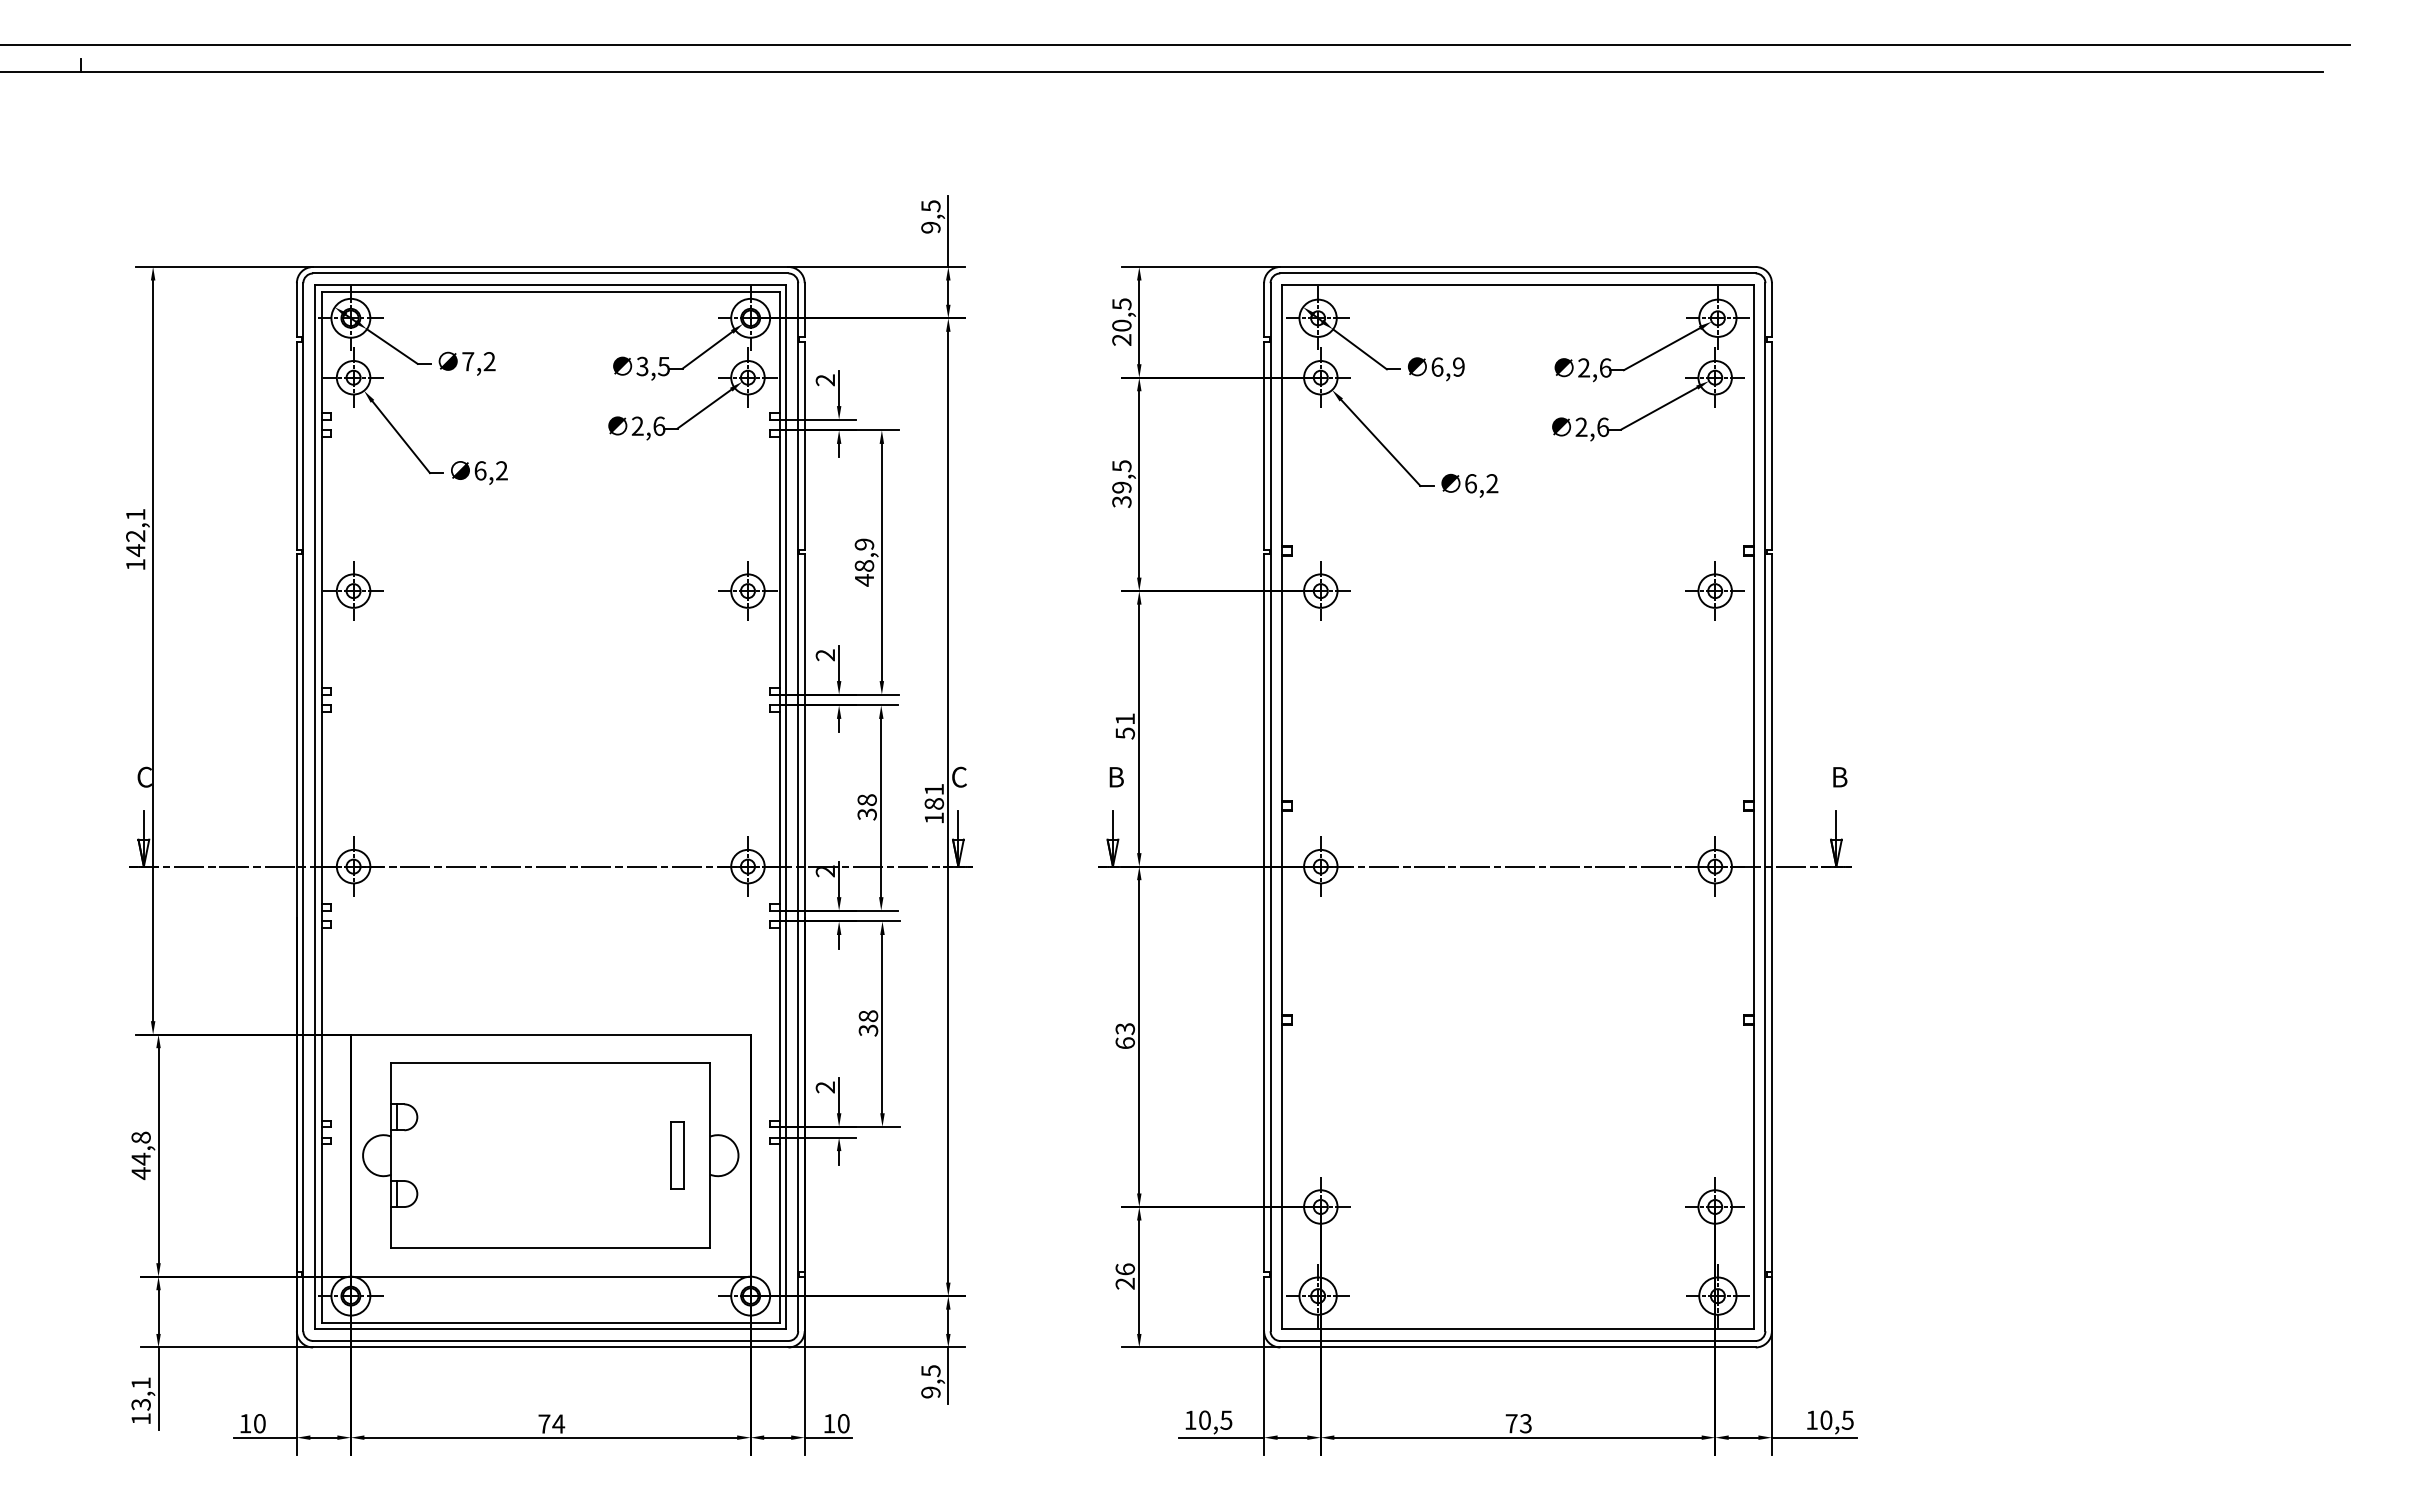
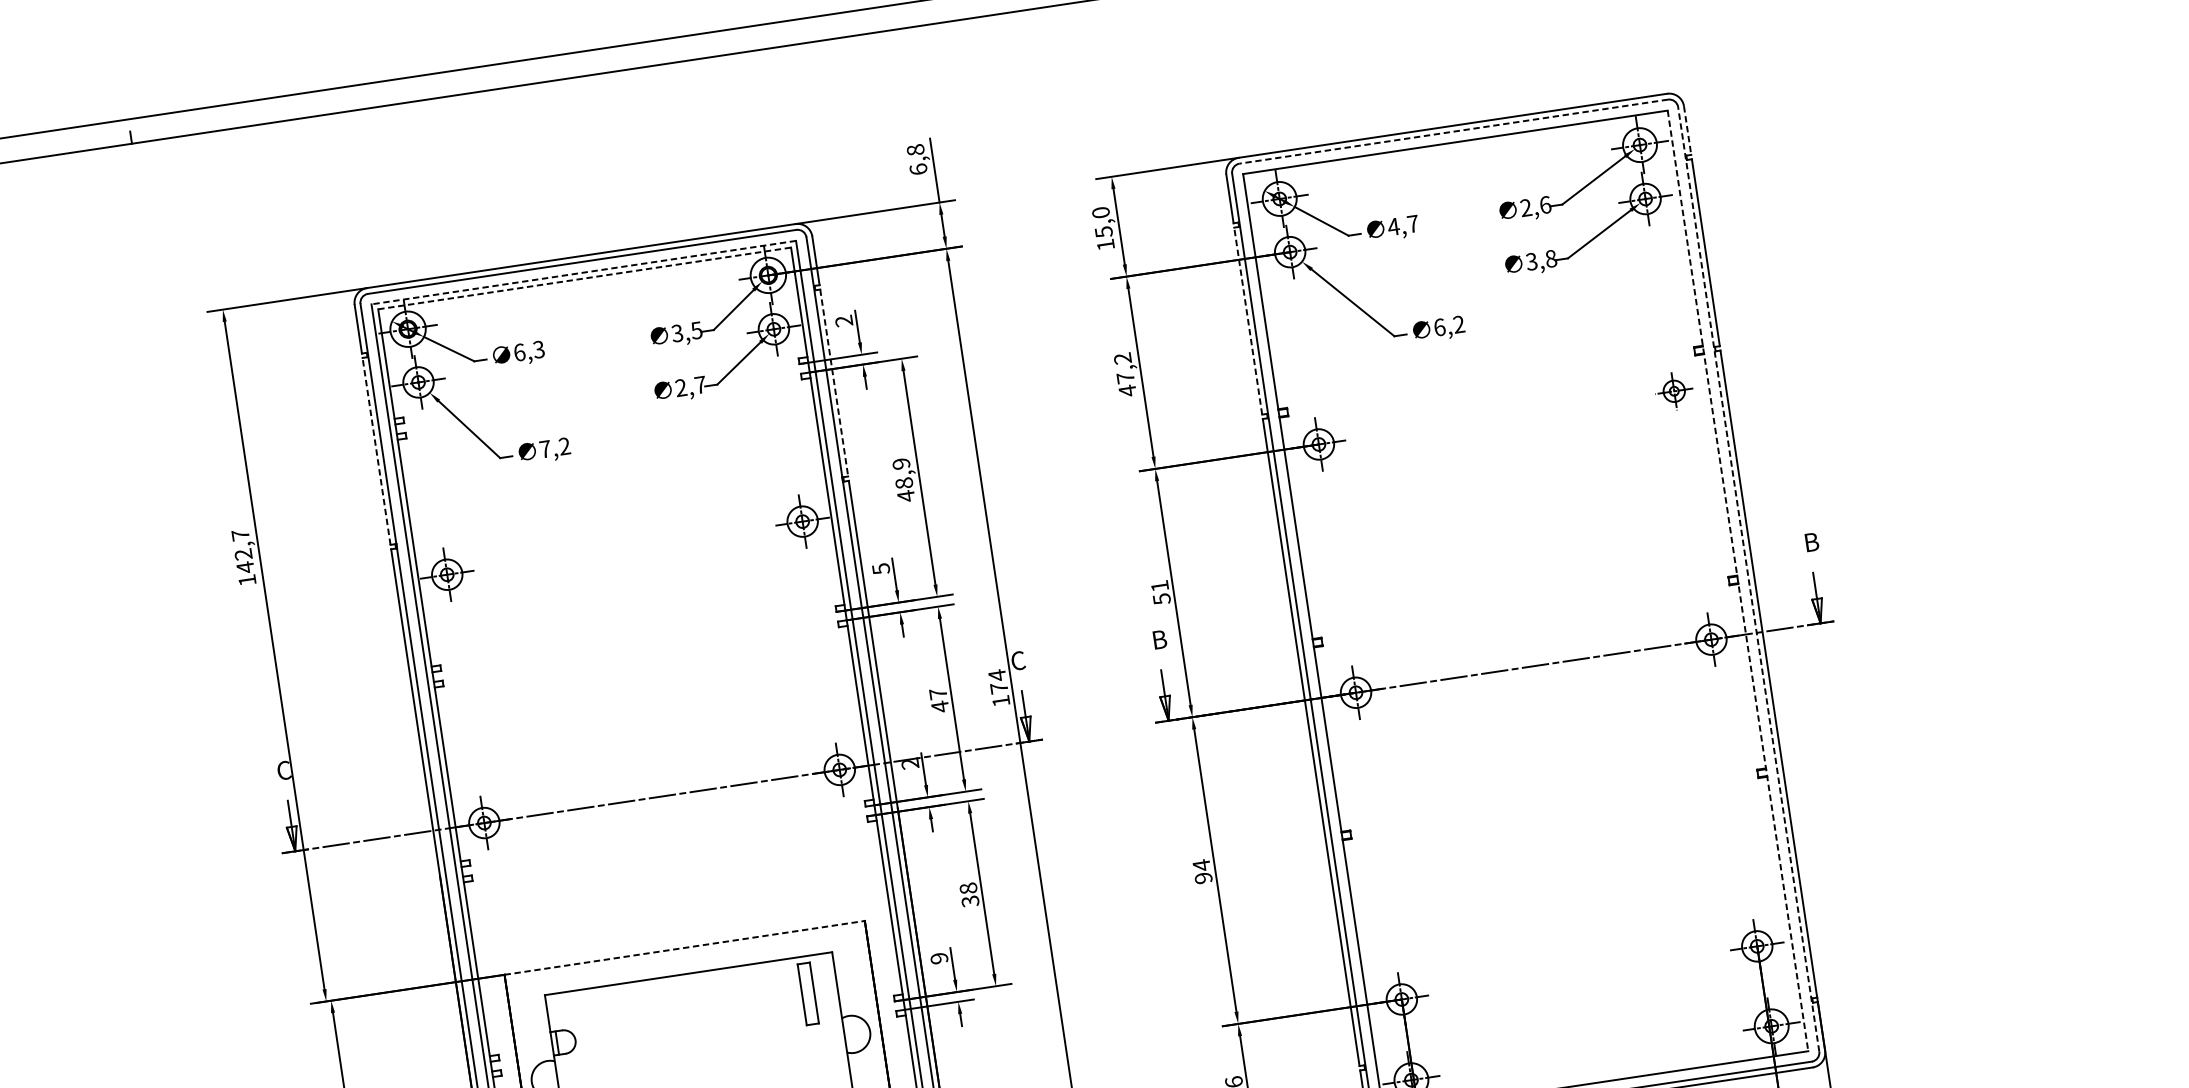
text: (930, 216) -> (916, 159), 9,5 -> 6,8
line: (1518, 273) -> (1454, 131), solid -> dashed
line: (550, 285) -> (583, 272), solid -> dashed
line: (551, 291) -> (585, 278), solid -> dashed
line: (1771, 310) -> (1687, 130), solid -> dashed
text: (1121, 321) -> (1102, 228), 20,5 -> 15,0
text: (478, 361) -> (528, 350), 7,2 -> 6,3
text: (1447, 366) -> (1402, 224), 6,9 -> 4,7
text: (659, 425) -> (700, 384), 2,6 -> 2,7
text: (1592, 427) -> (1541, 260), 2,6 -> 3,8
line: (296, 445) -> (376, 451), solid -> dashed
line: (804, 445) -> (834, 382), solid -> dashed
line: (1264, 445) -> (1248, 320), solid -> dashed
text: (480, 470) -> (545, 448), 6,2 -> 7,2
text: (1121, 484) -> (1124, 375), 39,5 -> 47,2
text: (135, 514) -> (240, 535), 142,1 -> 142,7
part: (1714, 590) -> (1673, 390), size x0.7
text: (825, 655) -> (881, 569), 2 -> 5
text: (934, 796) -> (998, 681), 181 -> 174
line: (1765, 806) -> (1748, 578), solid -> dashed
text: (866, 807) -> (938, 700), 38 -> 47
line: (1753, 807) -> (1737, 581), solid -> dashed
line: (550, 1034) -> (684, 947), solid -> dashed
text: (1125, 1035) -> (1202, 871), 63 -> 94
text: (825, 1087) -> (939, 958), 2 -> 9
part: (677, 1155) -> (808, 993), moved

